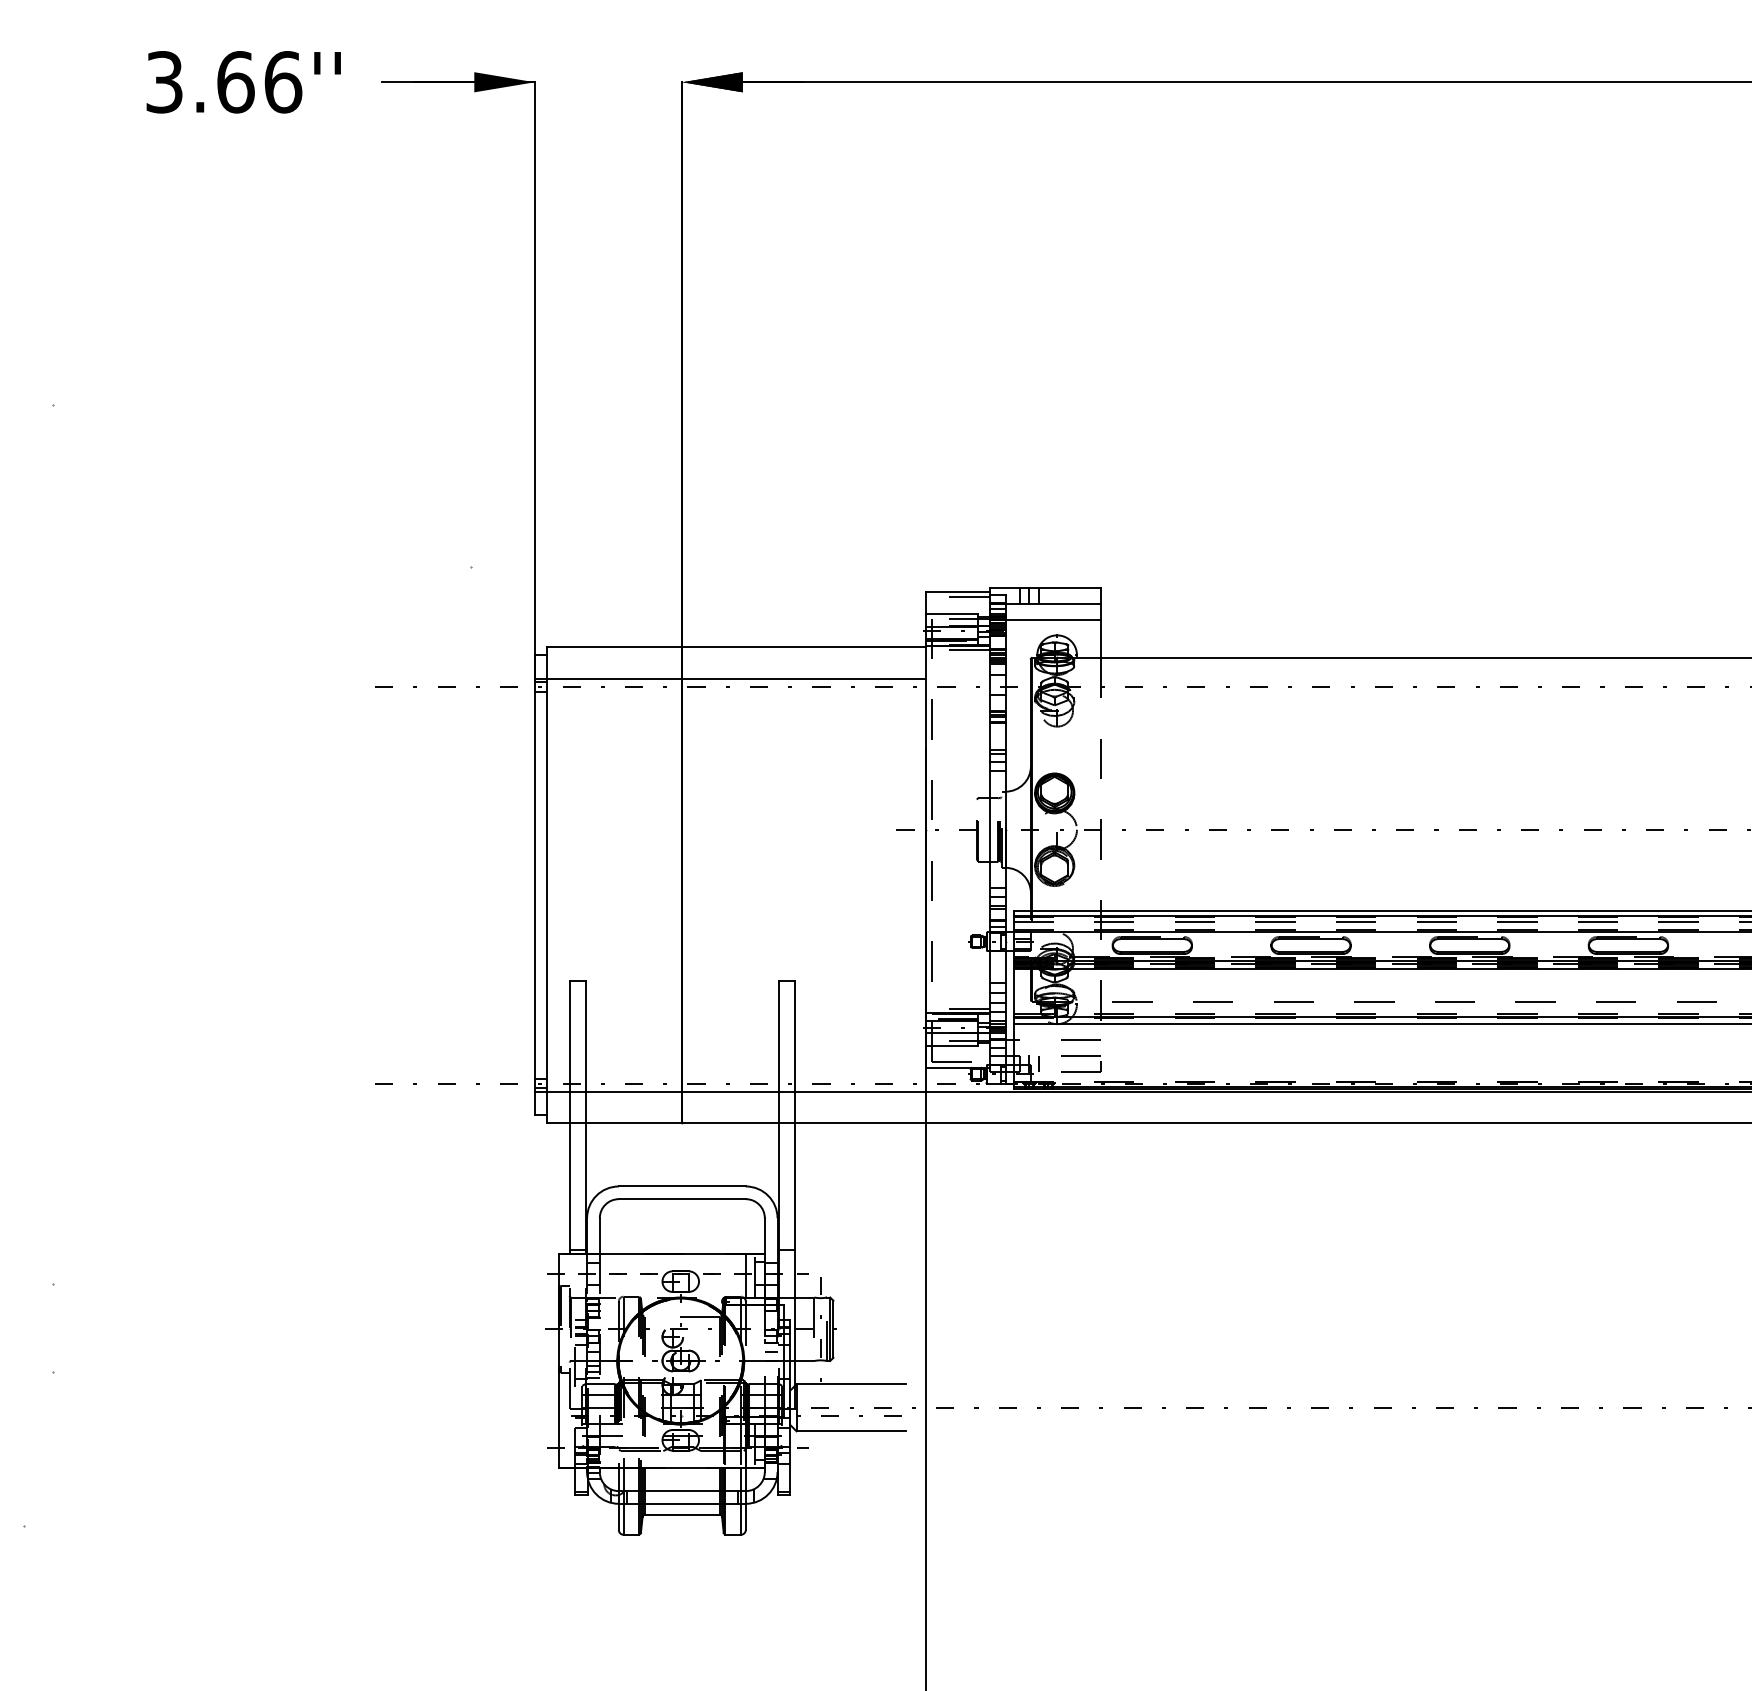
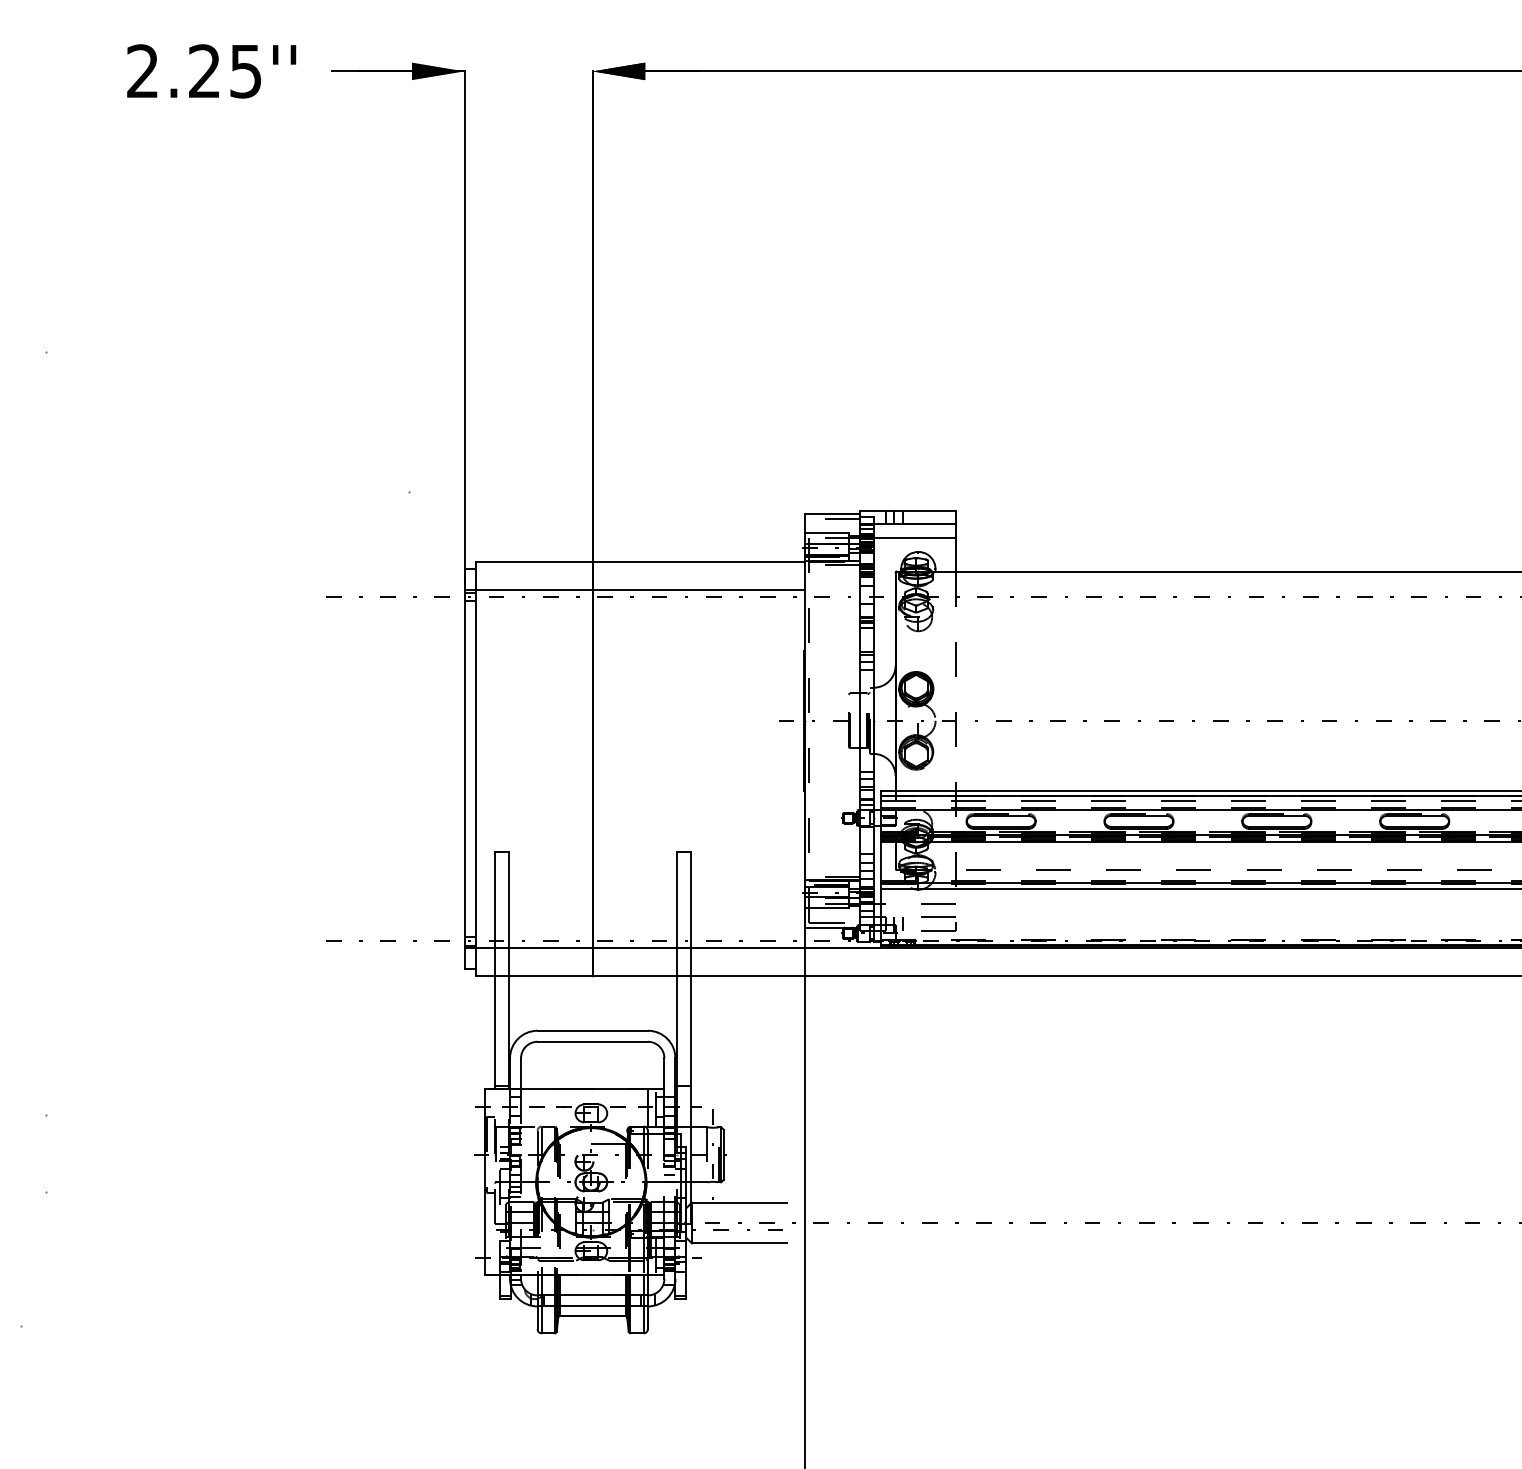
text: (223, 82) -> (194, 71), 3.66'' -> 2.25''

